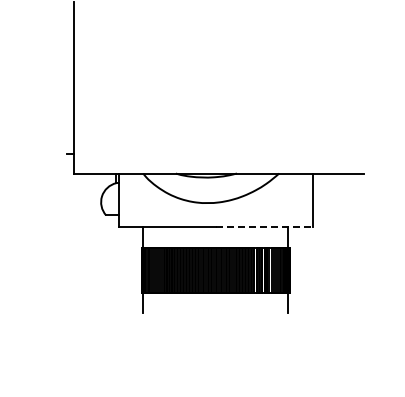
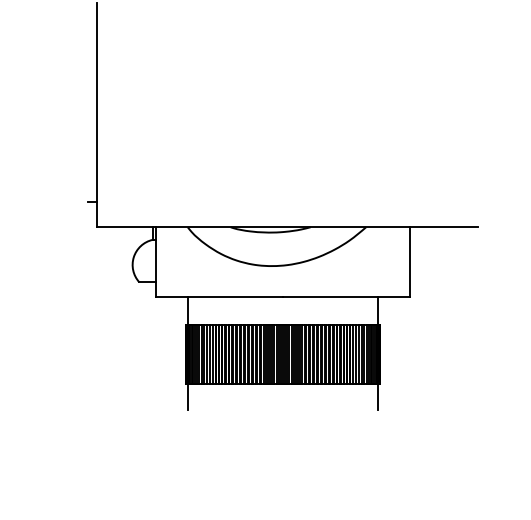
line: (264, 226) -> (346, 296), dashed -> solid

